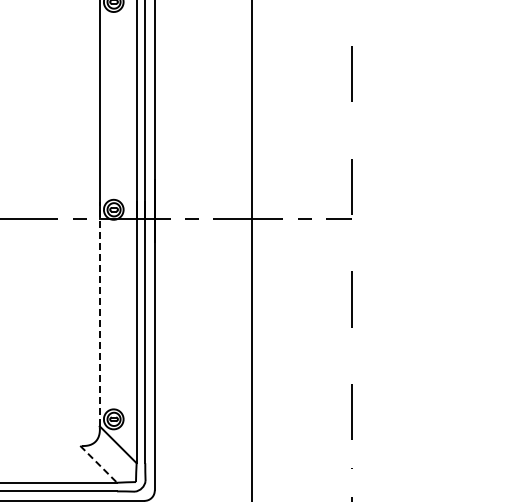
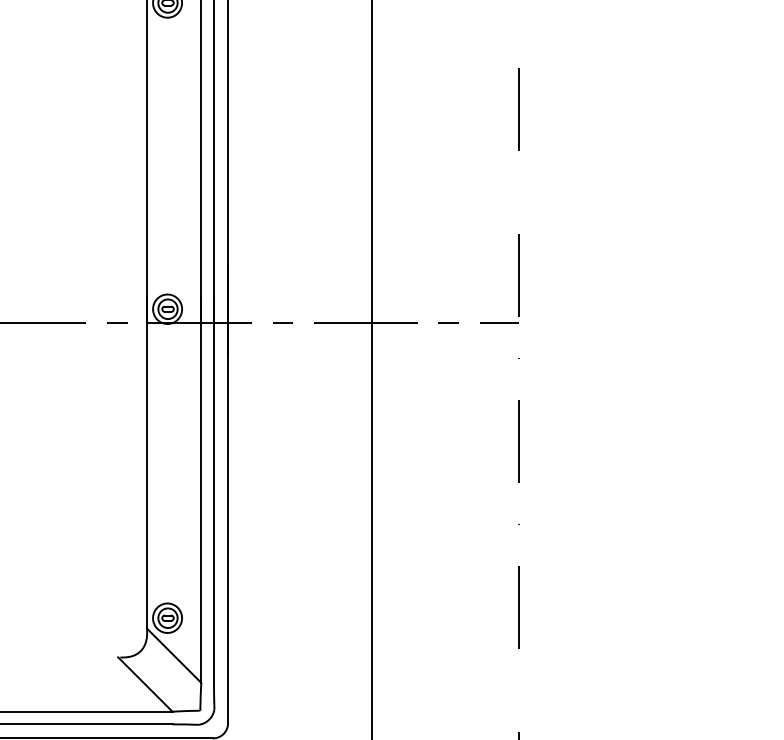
line: (99, 313) -> (146, 462), dashed -> solid
line: (99, 464) -> (146, 684), dashed -> solid

